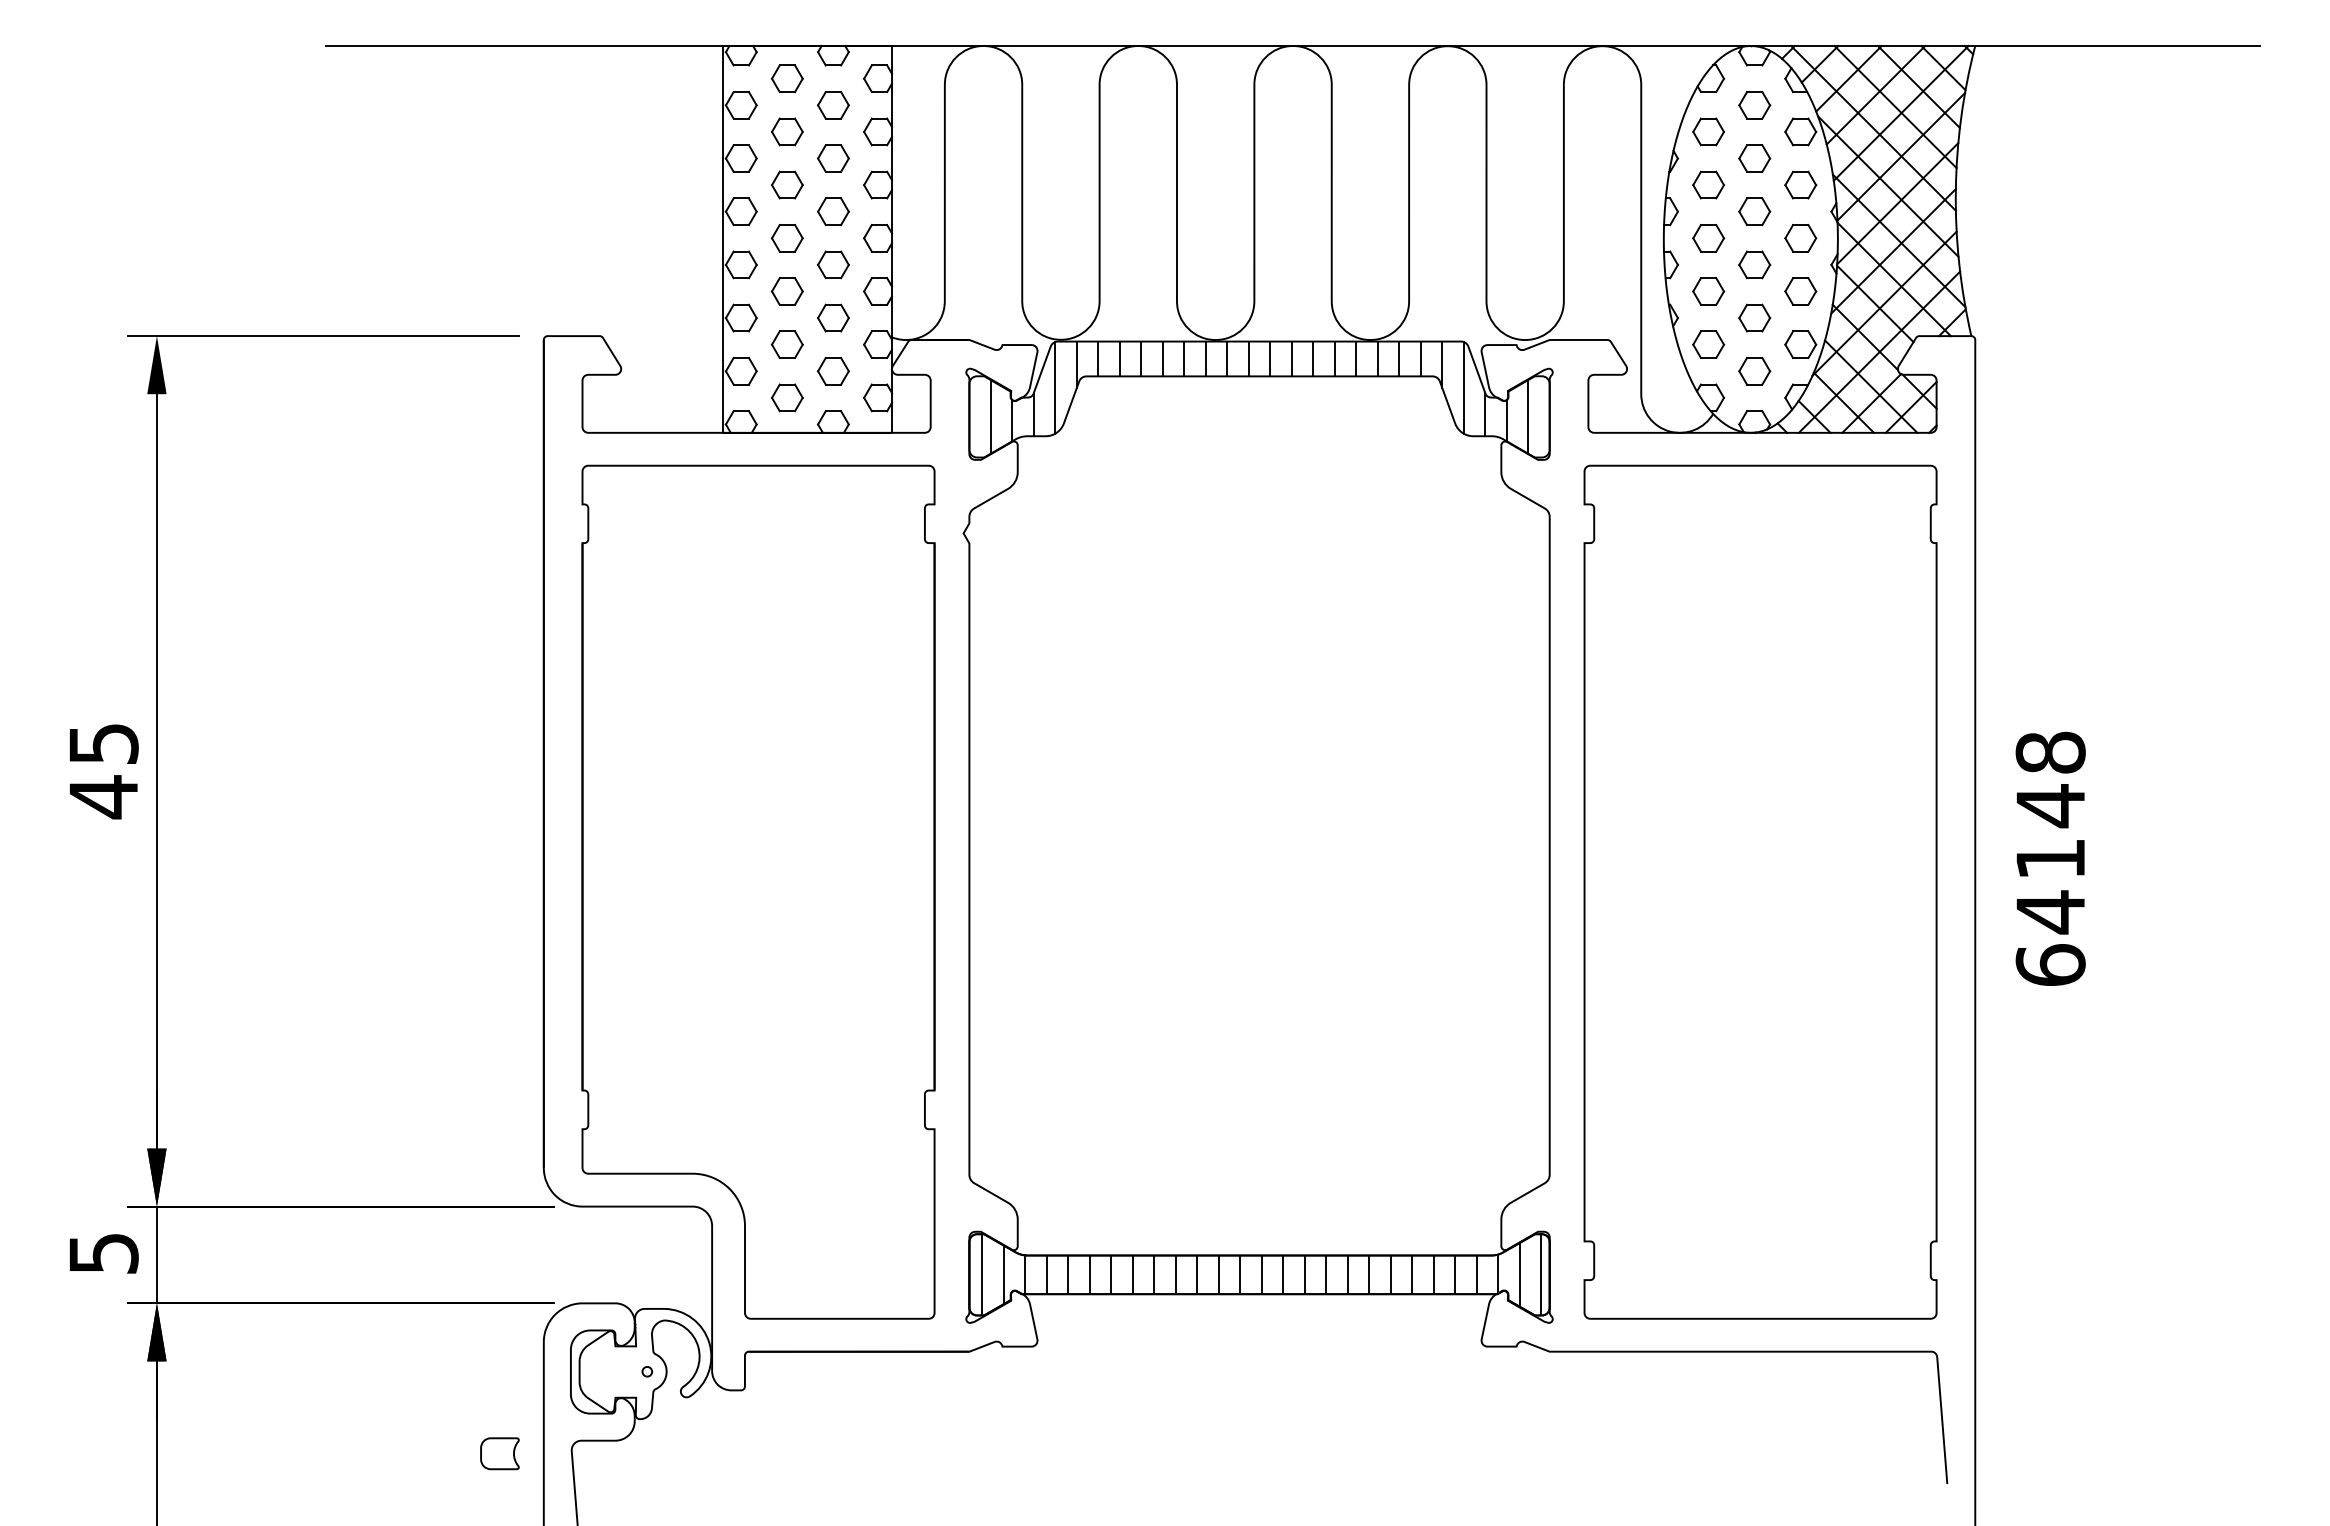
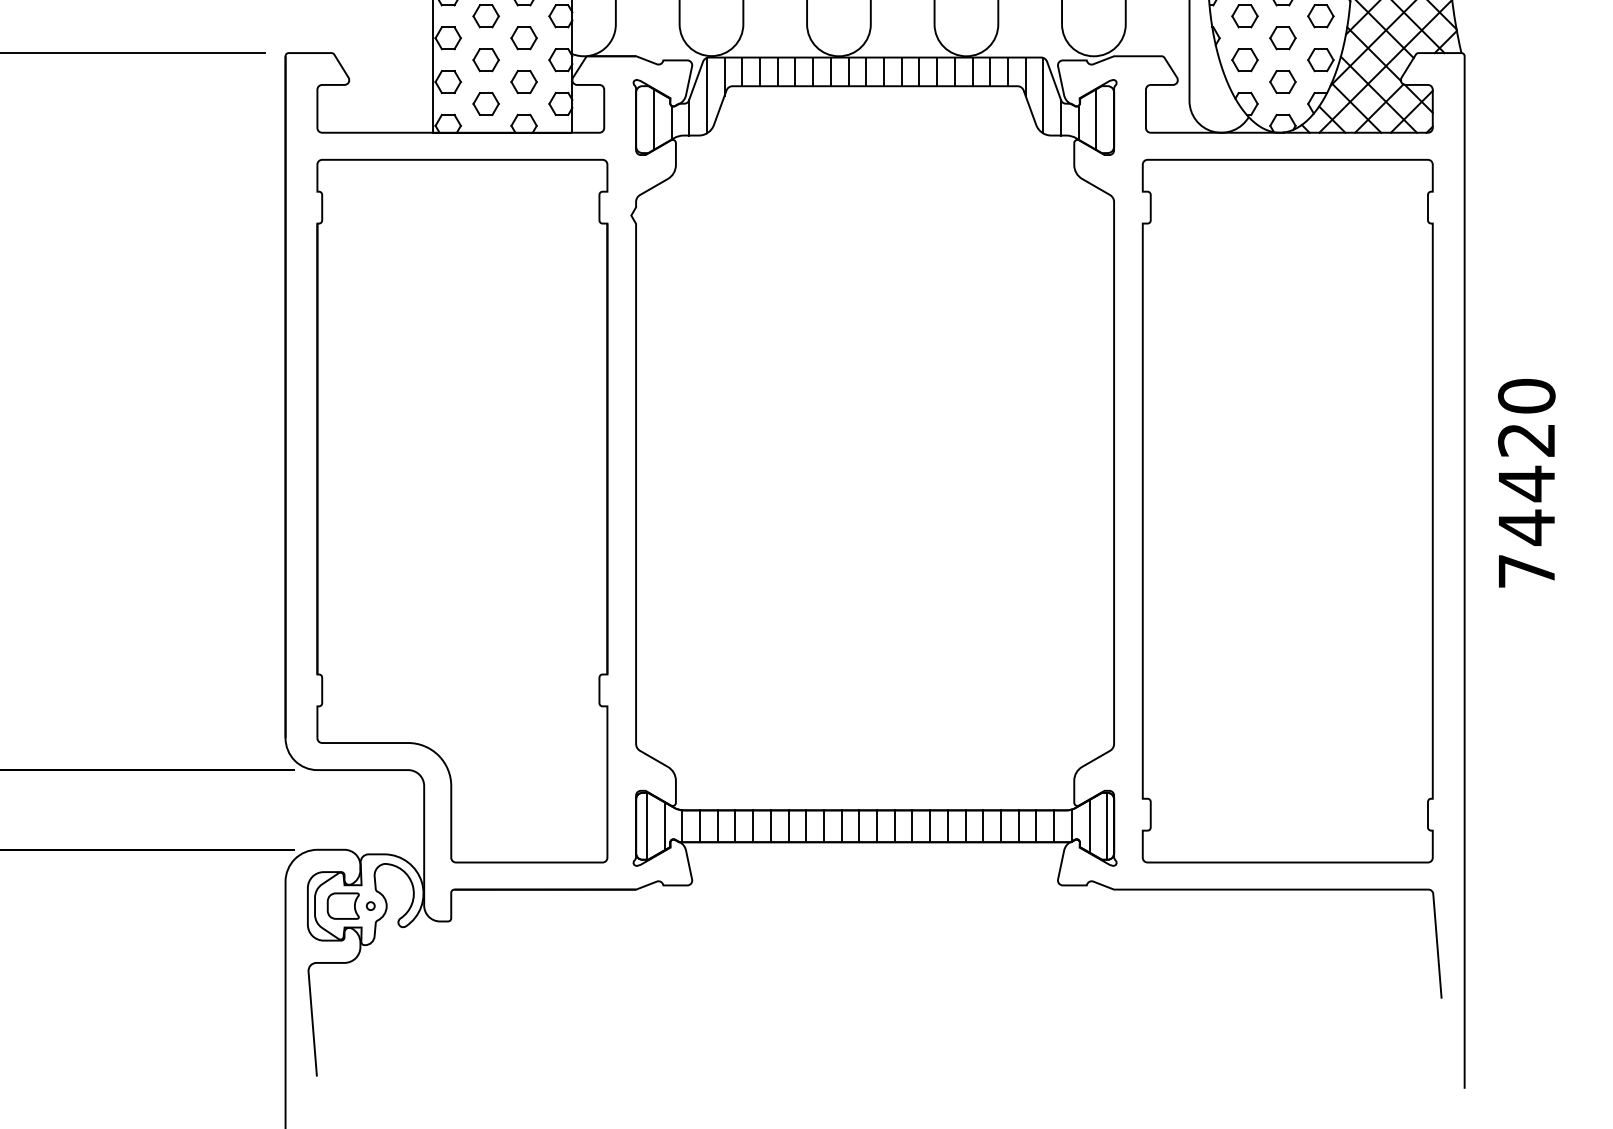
text: (2050, 858) -> (1526, 483), 64148 -> 74420
part: (499, 1453) -> (342, 905), moved

